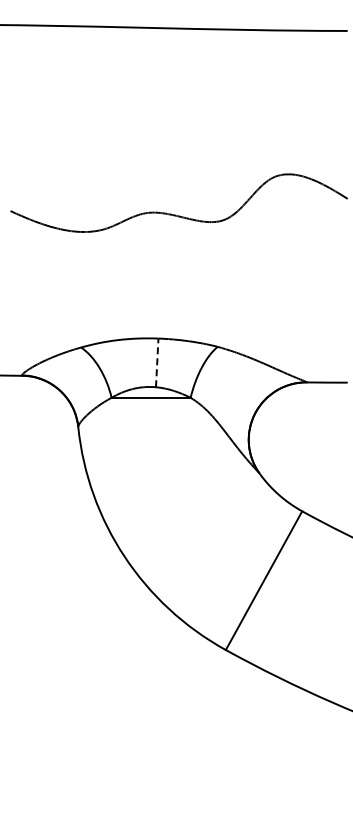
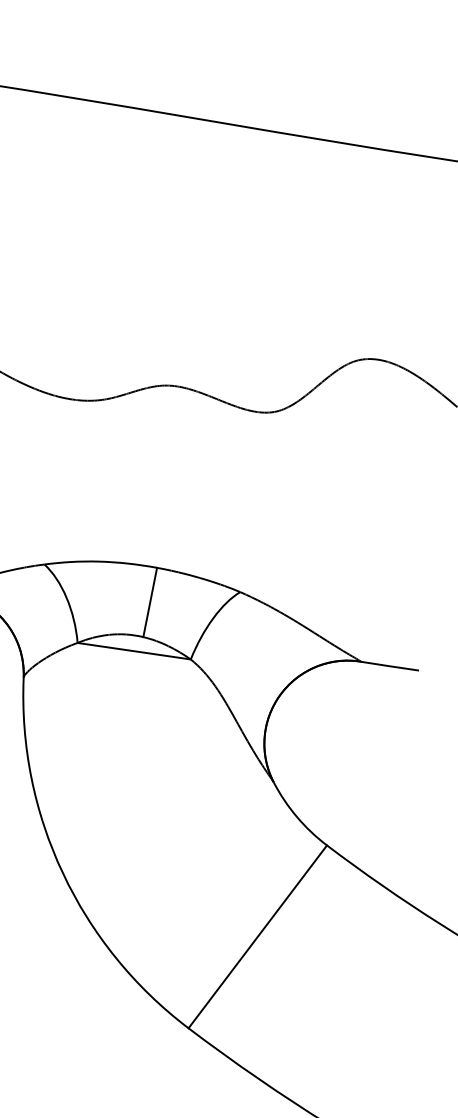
line: (157, 362) -> (150, 601), dashed -> solid

